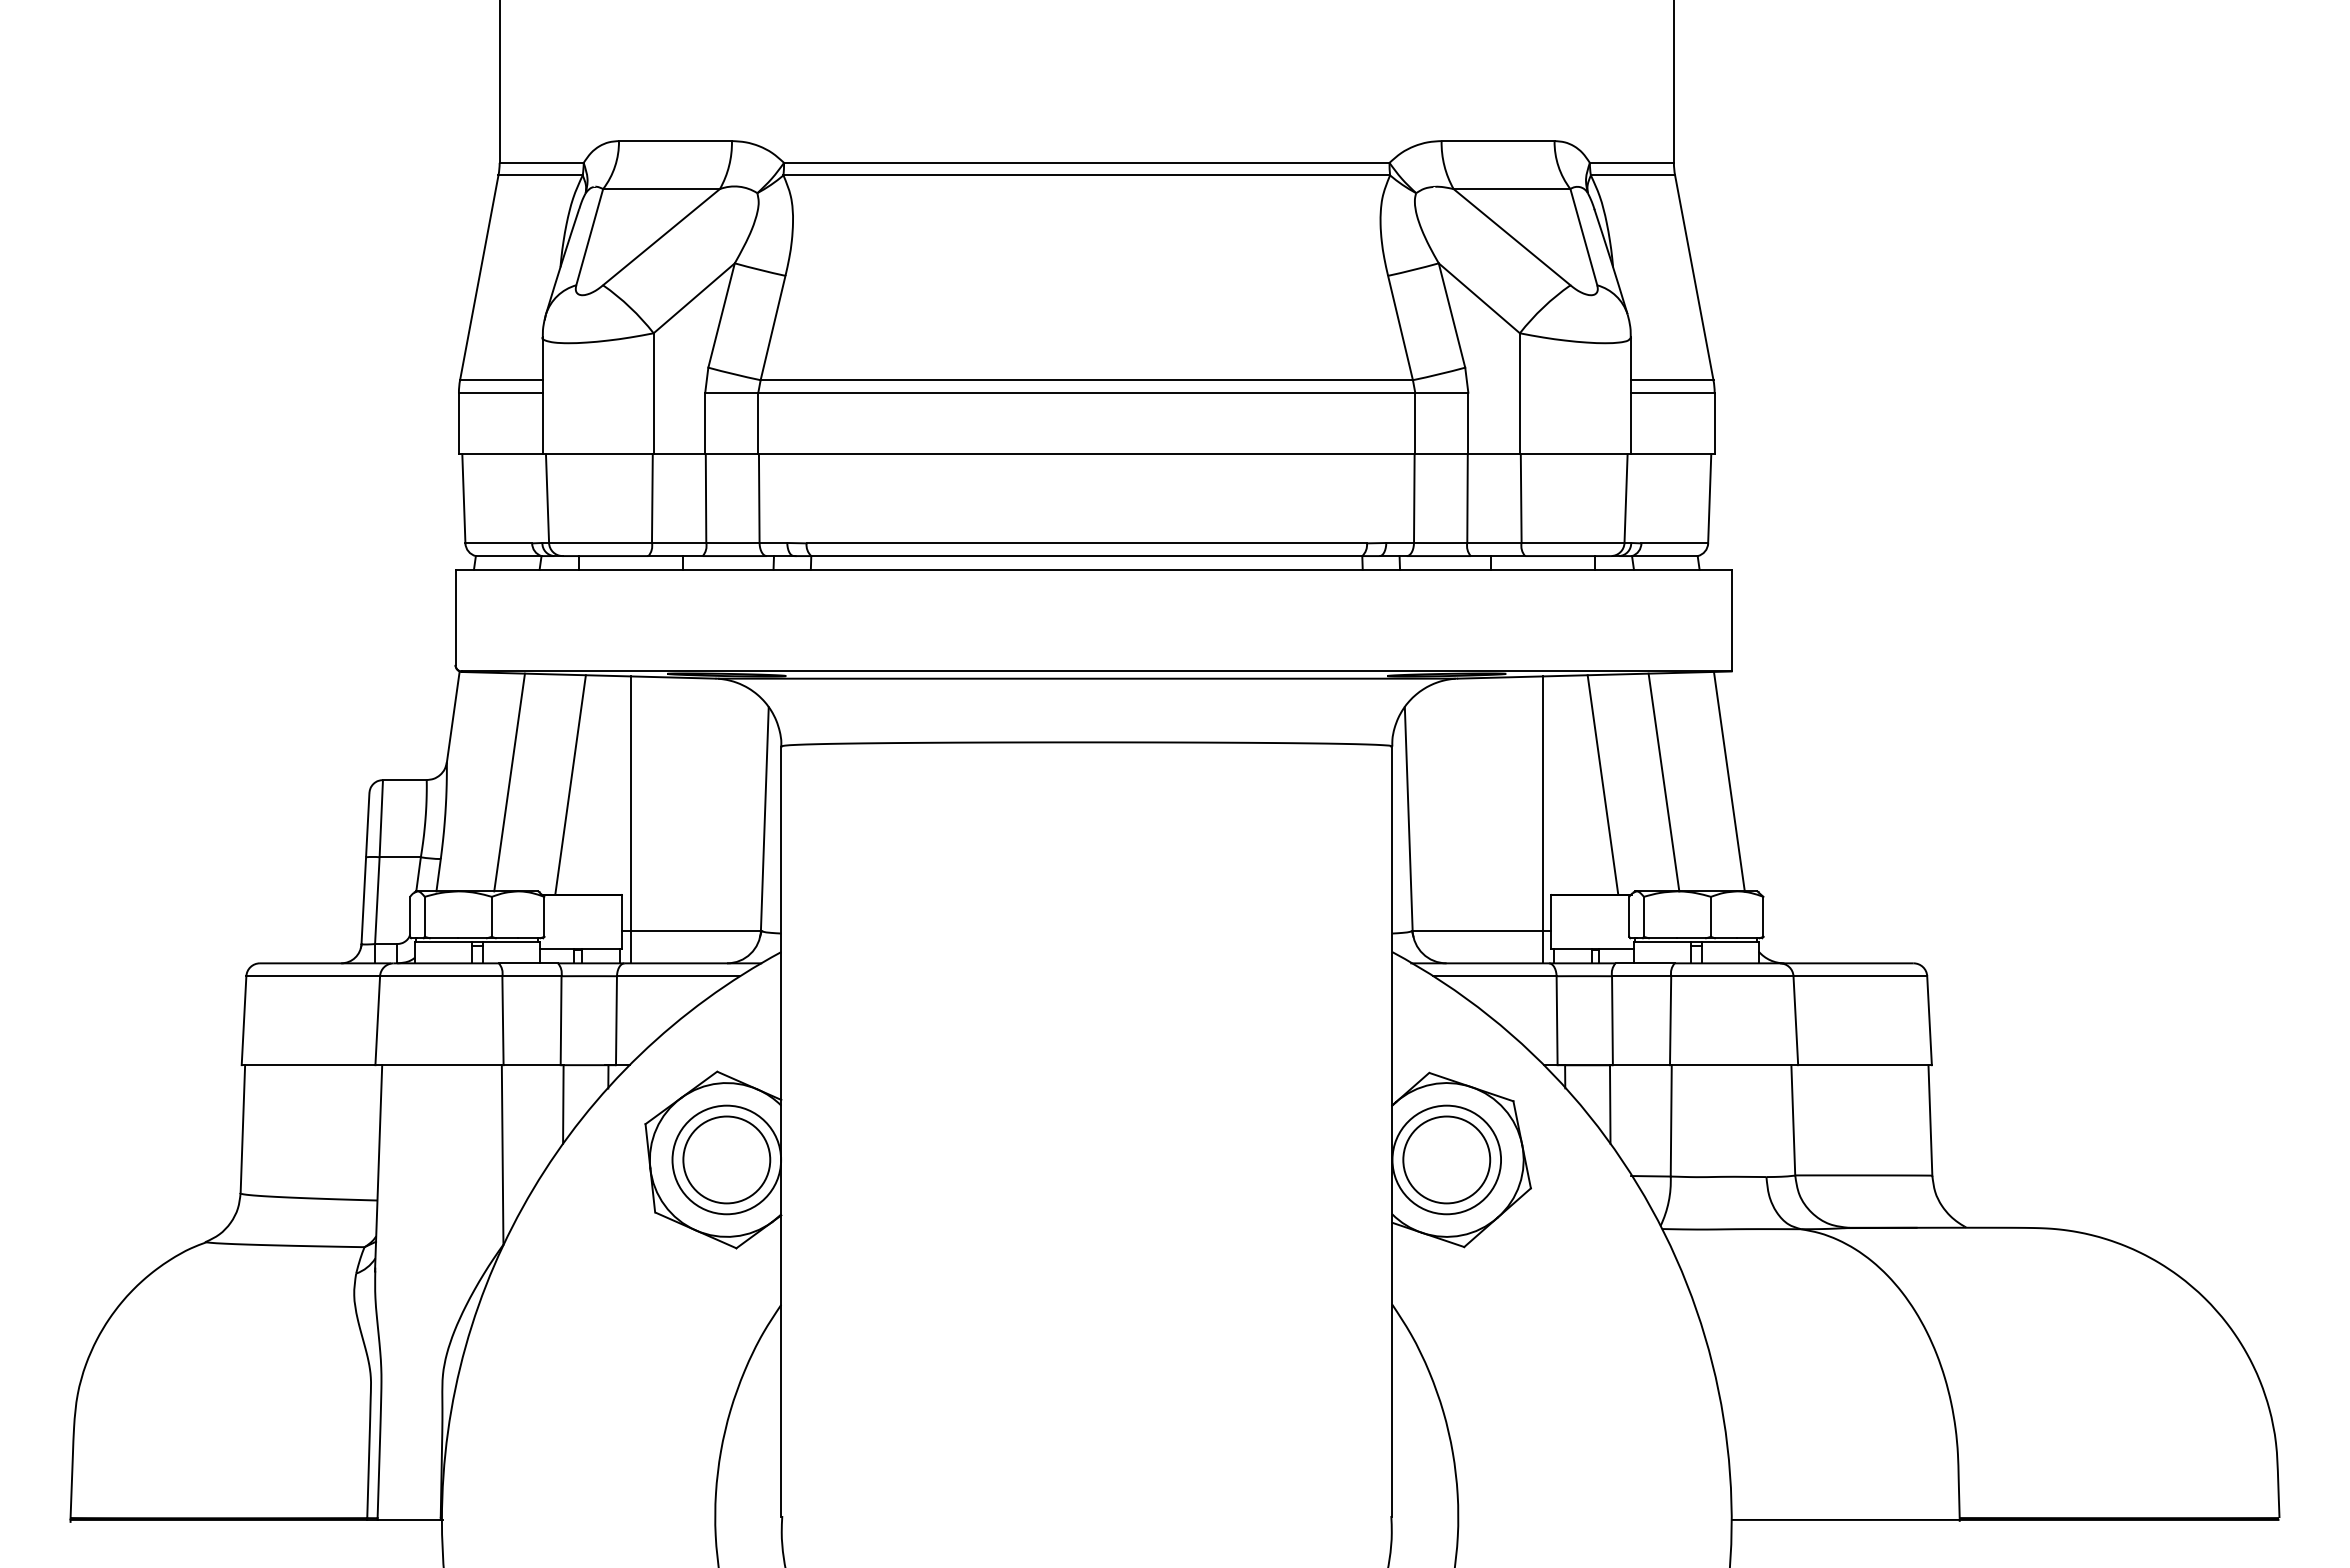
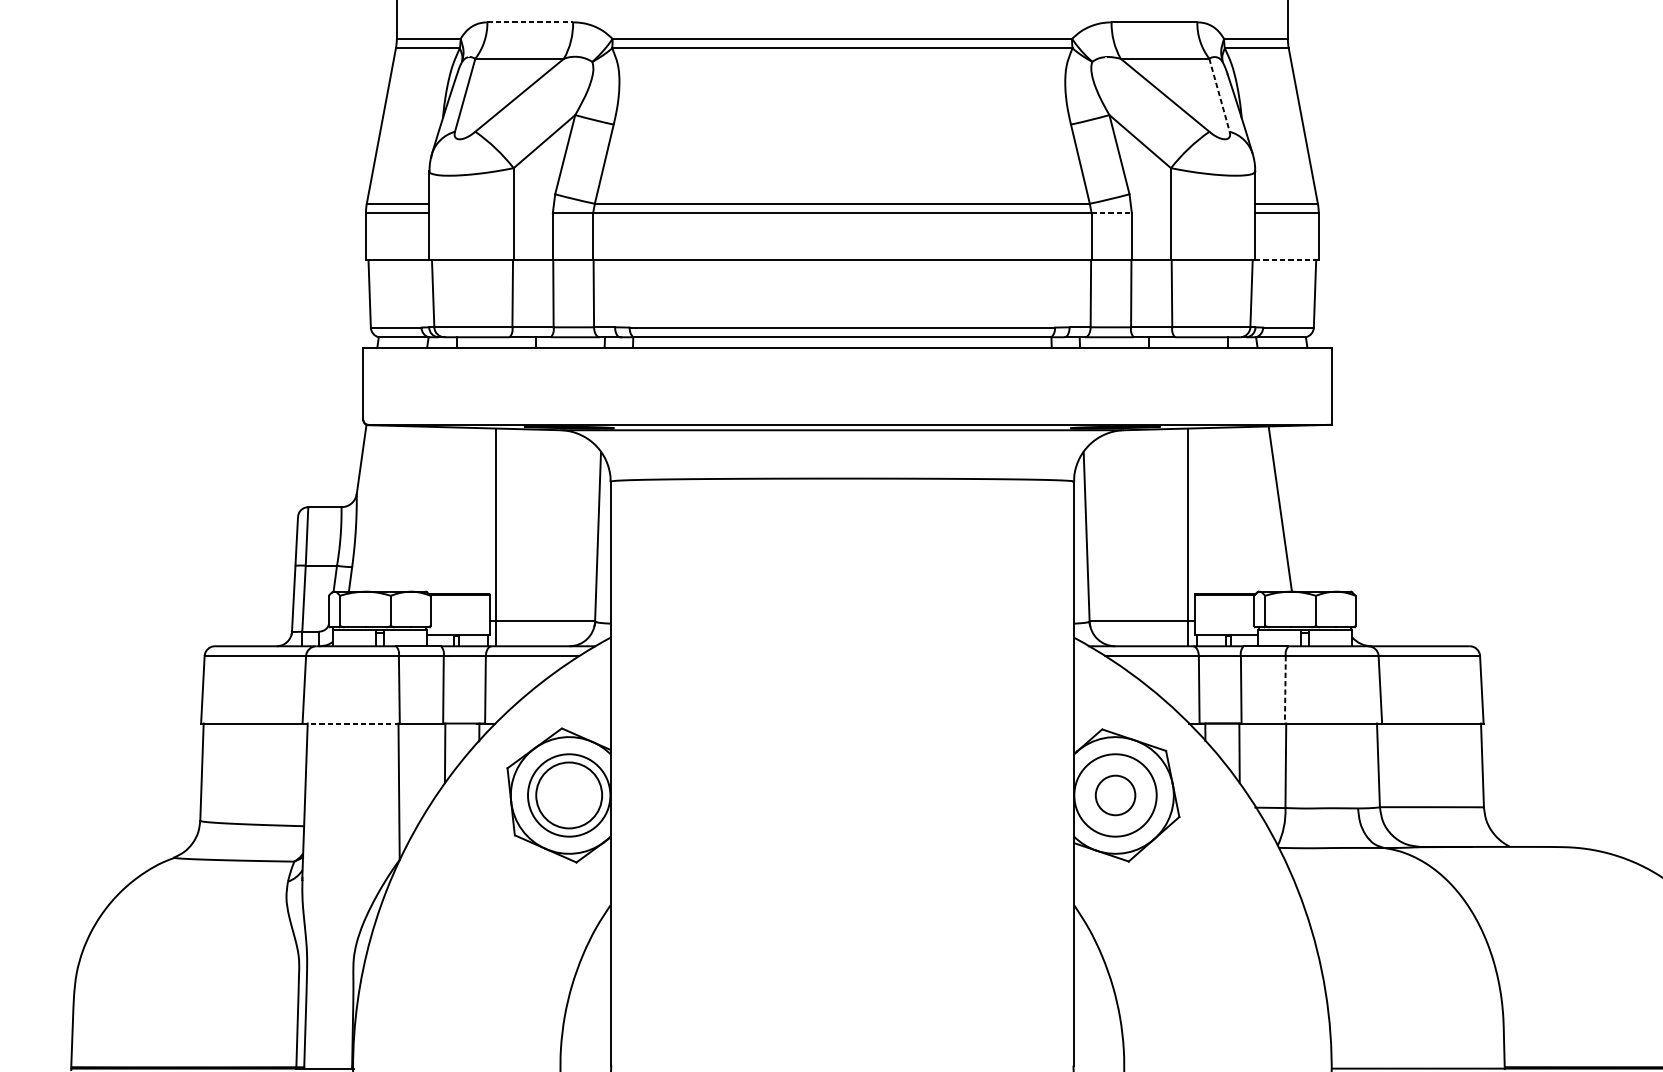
line: (675, 141) -> (530, 22), solid -> dashed
line: (1583, 237) -> (1219, 95), solid -> dashed
line: (1441, 392) -> (1111, 213), solid -> dashed
line: (1672, 454) -> (1286, 260), solid -> dashed
line: (1728, 781) -> (1329, 508), removed
line: (509, 782) -> (404, 509), removed
line: (570, 784) -> (450, 510), removed
line: (1602, 784) -> (1233, 510), removed
line: (1670, 1021) -> (1285, 690), solid -> dashed
line: (439, 1065) -> (351, 723), solid -> dashed
circle: (1446, 1159) -> (1115, 795), size x0.6

